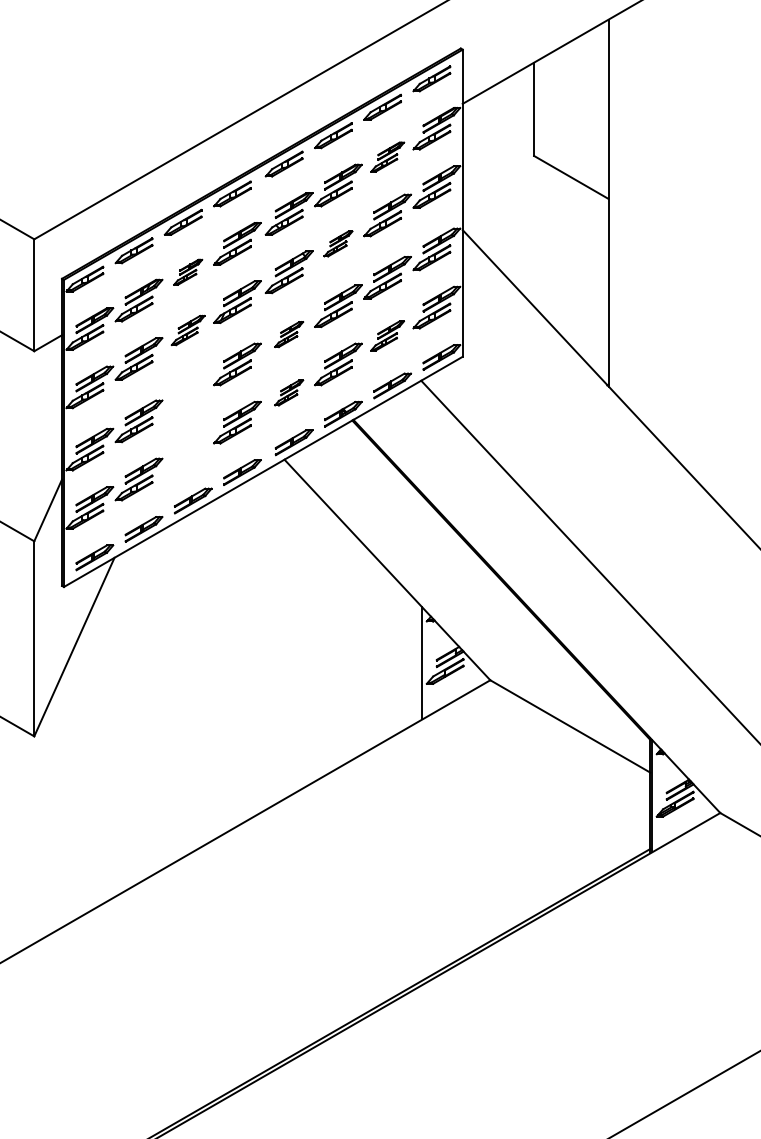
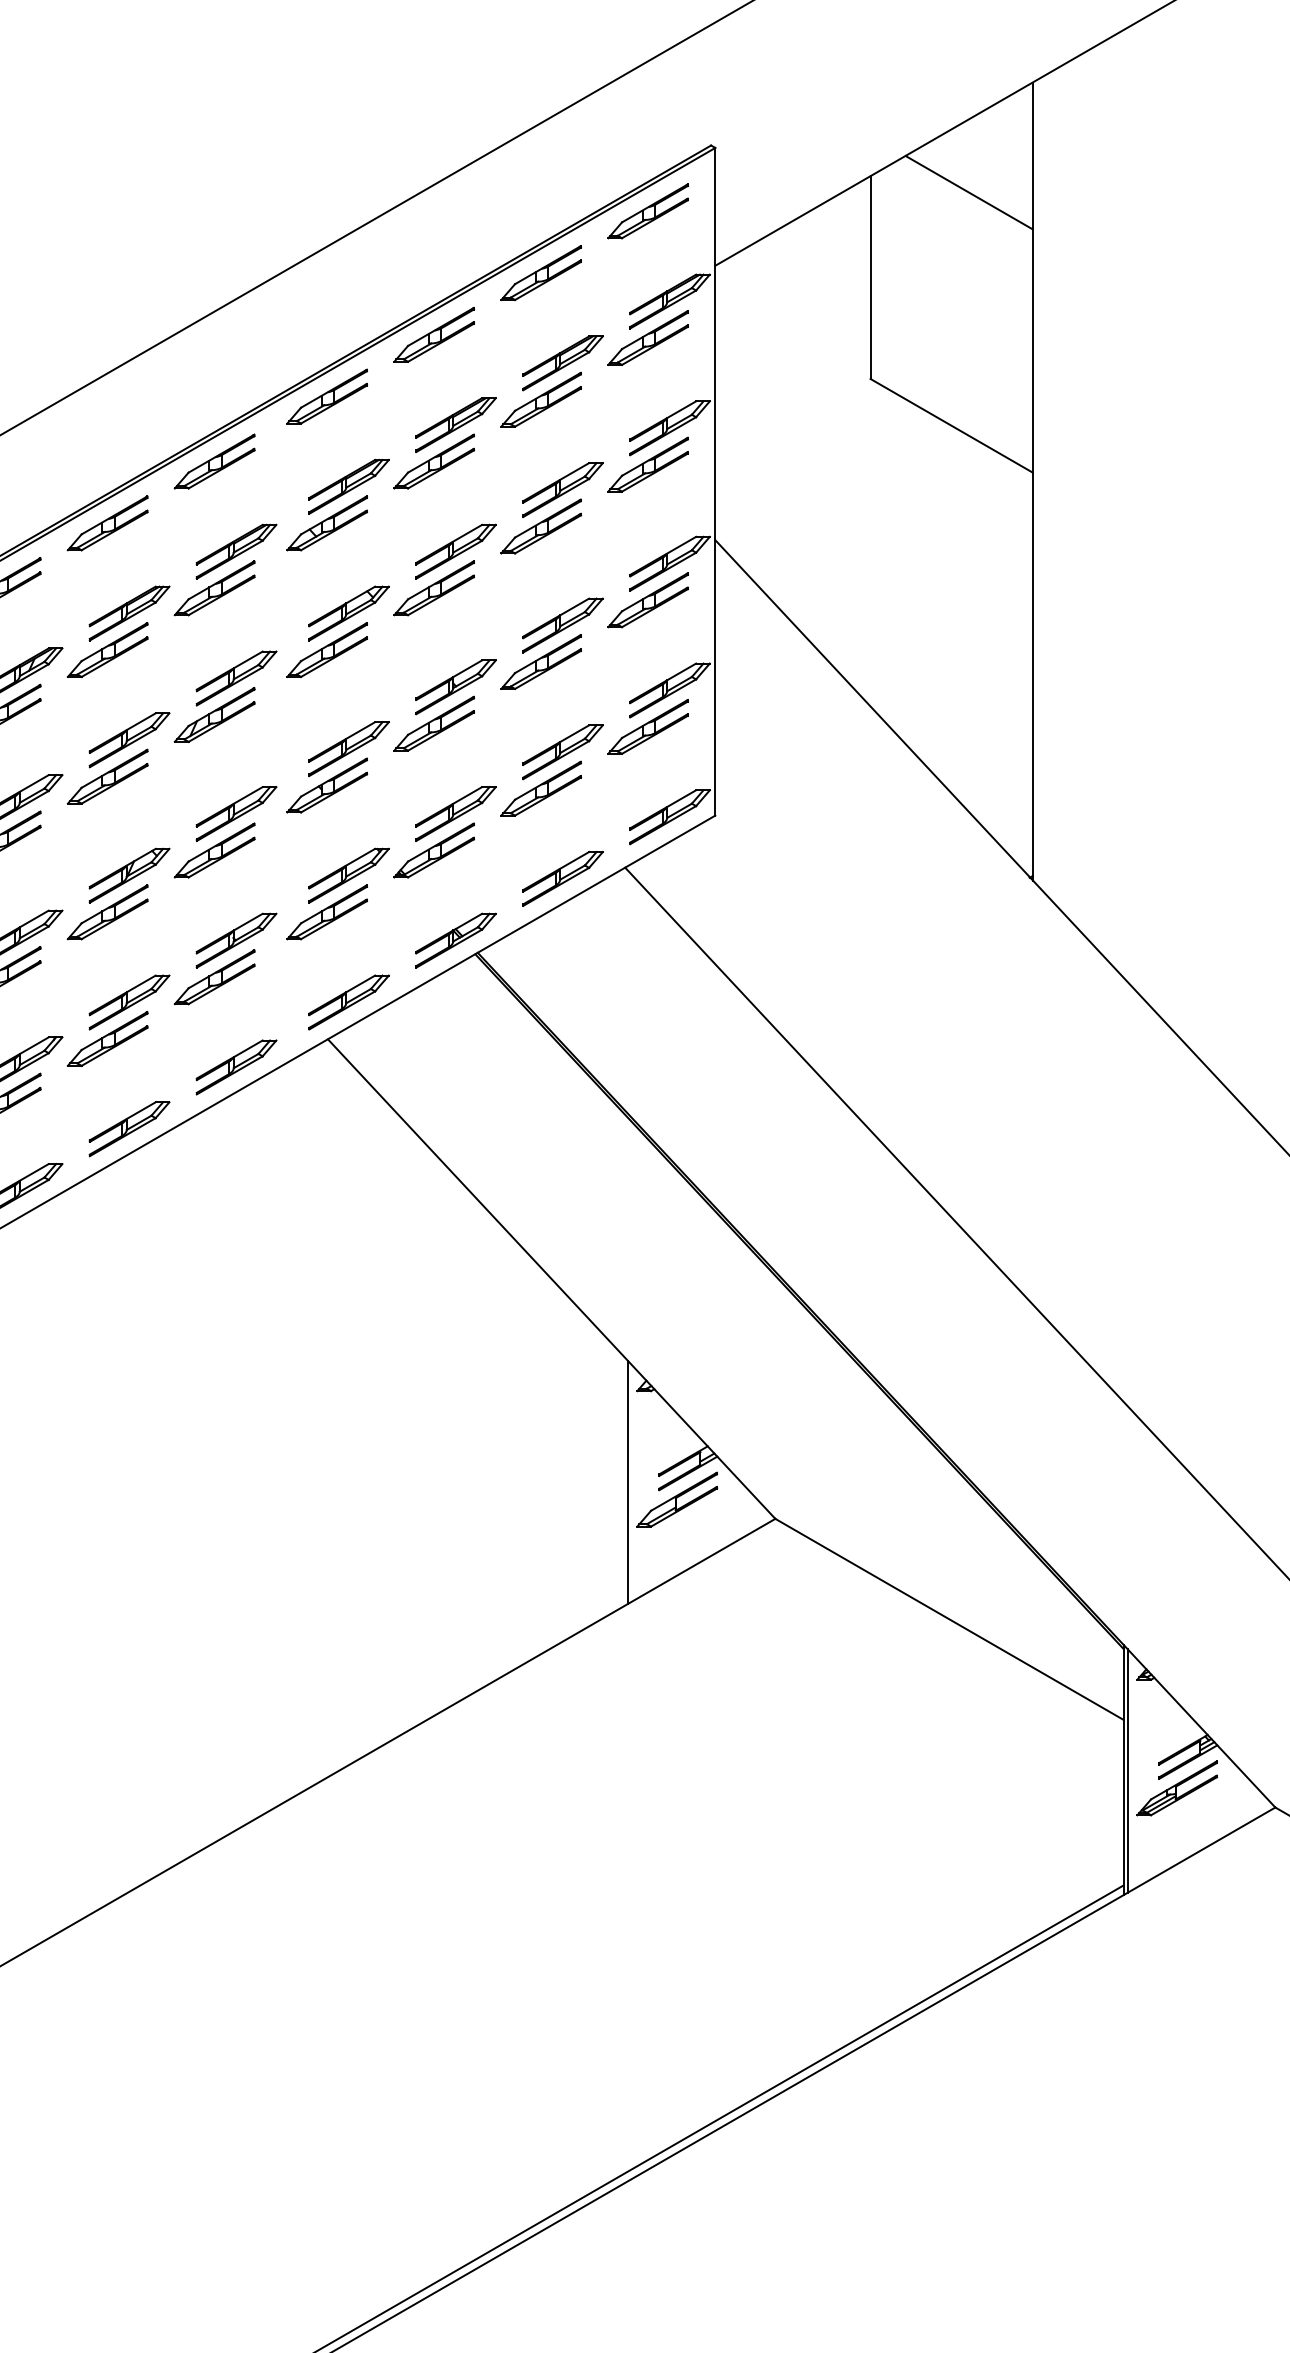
line: (579, 69) -> (969, 191), added
part: (387, 156) -> (551, 380), size x1.43
part: (338, 243) -> (445, 569), size x1.67
part: (187, 272) -> (116, 632), size x1.67
part: (187, 330) -> (116, 758), size x1.43
part: (288, 334) -> (336, 767), size x1.67
part: (387, 335) -> (551, 769), size x1.43
part: (187, 392) -> (116, 893), added
part: (288, 392) -> (336, 893), size x1.67
part: (188, 450) -> (119, 1019), added

